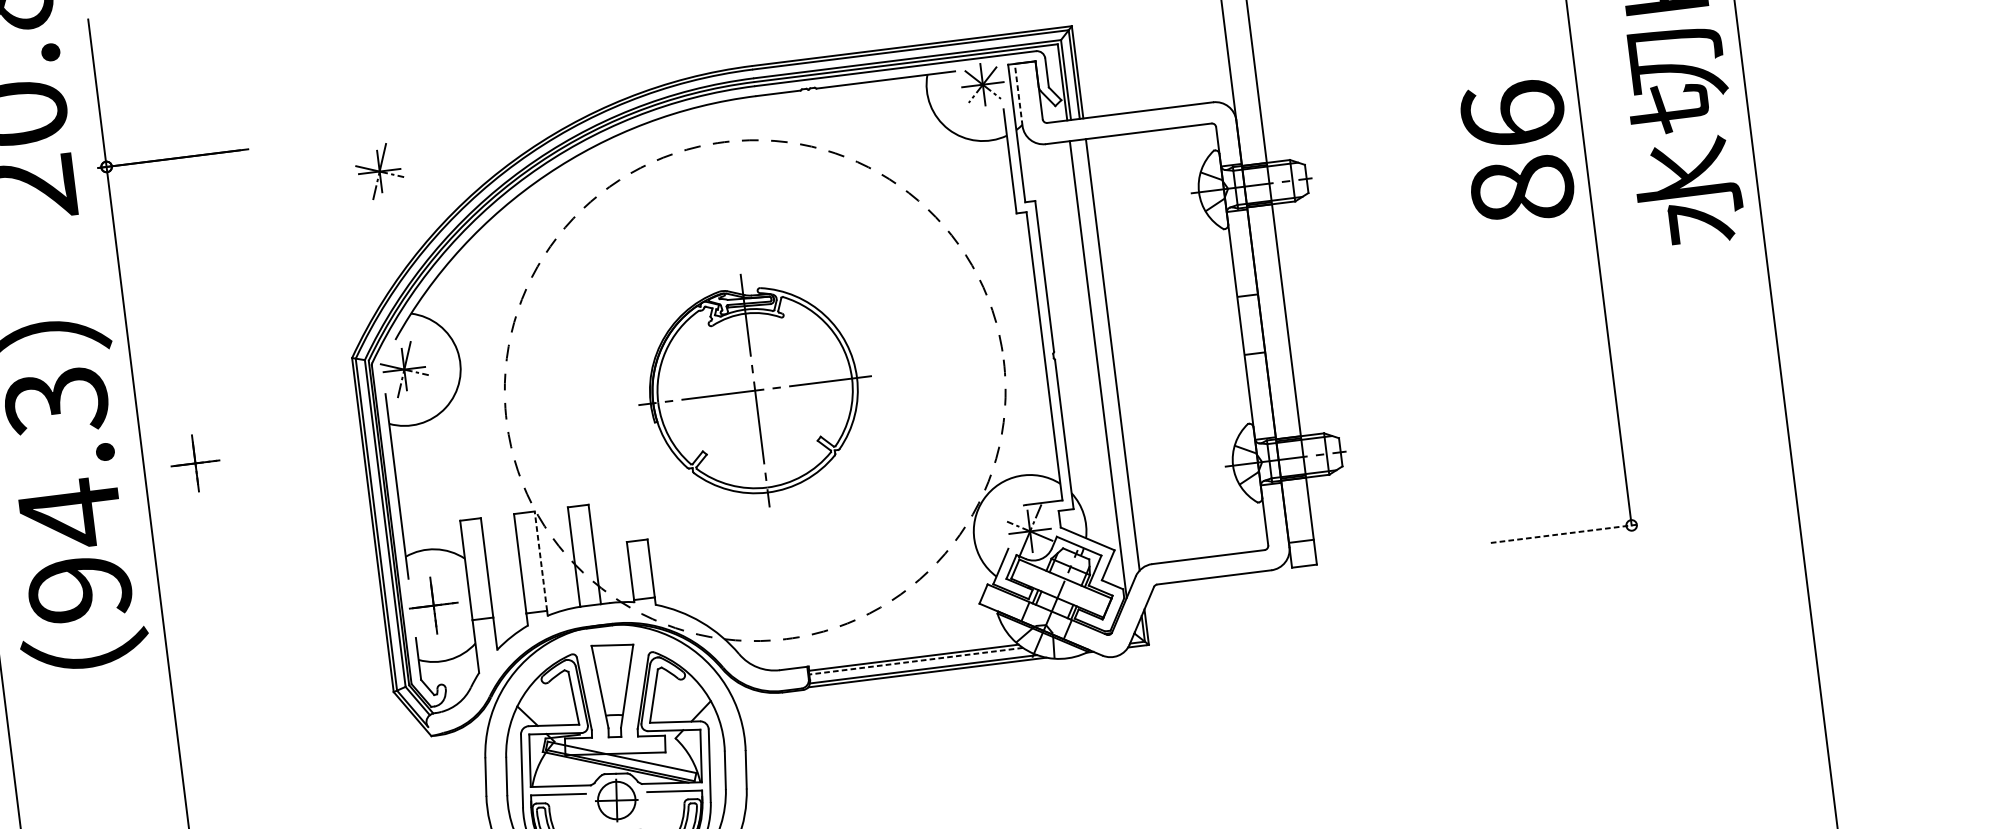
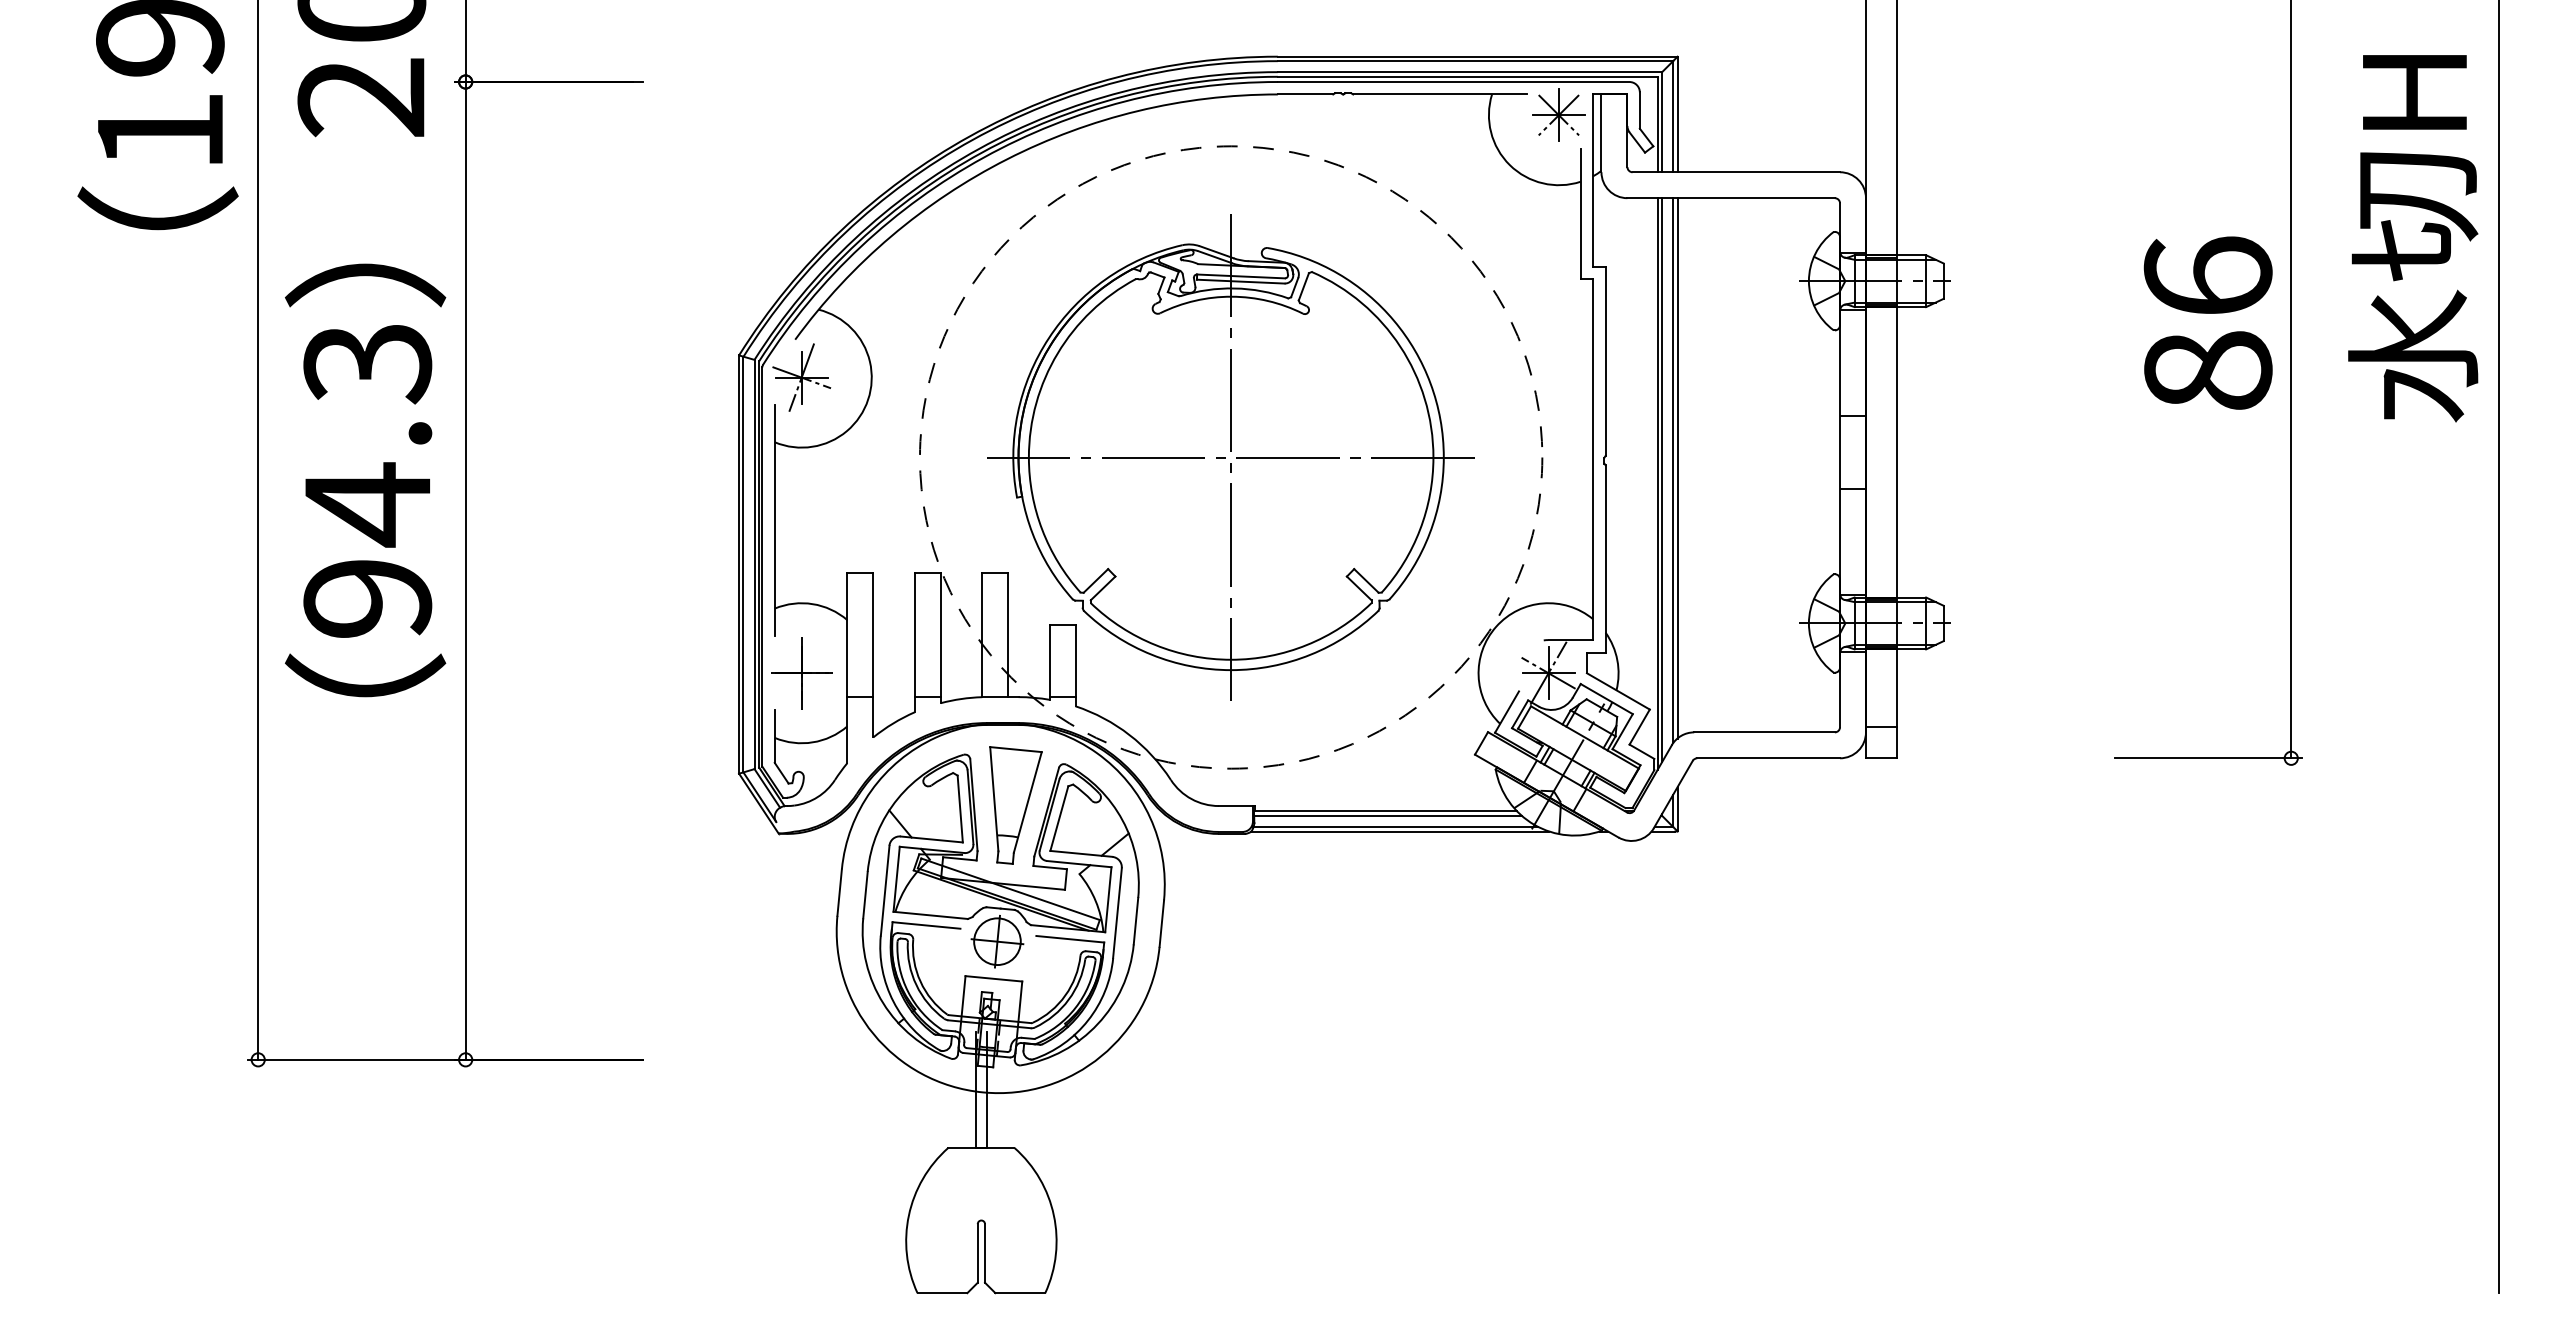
line: (1018, 95) -> (1601, 133), dashed -> solid
text: (1517, 151) -> (2207, 322), moved
part: (379, 171) -> (801, 129), removed
line: (1109, 357) -> (1673, 470), added
line: (1101, 366) -> (1662, 480), added
part: (754, 390) -> (1230, 457), size x1.67
part: (195, 463) -> (529, 461), removed
line: (1565, 533) -> (2208, 758), dashed -> solid
line: (540, 560) -> (940, 634), dashed -> solid
line: (916, 660) -> (1388, 815), dashed -> solid

